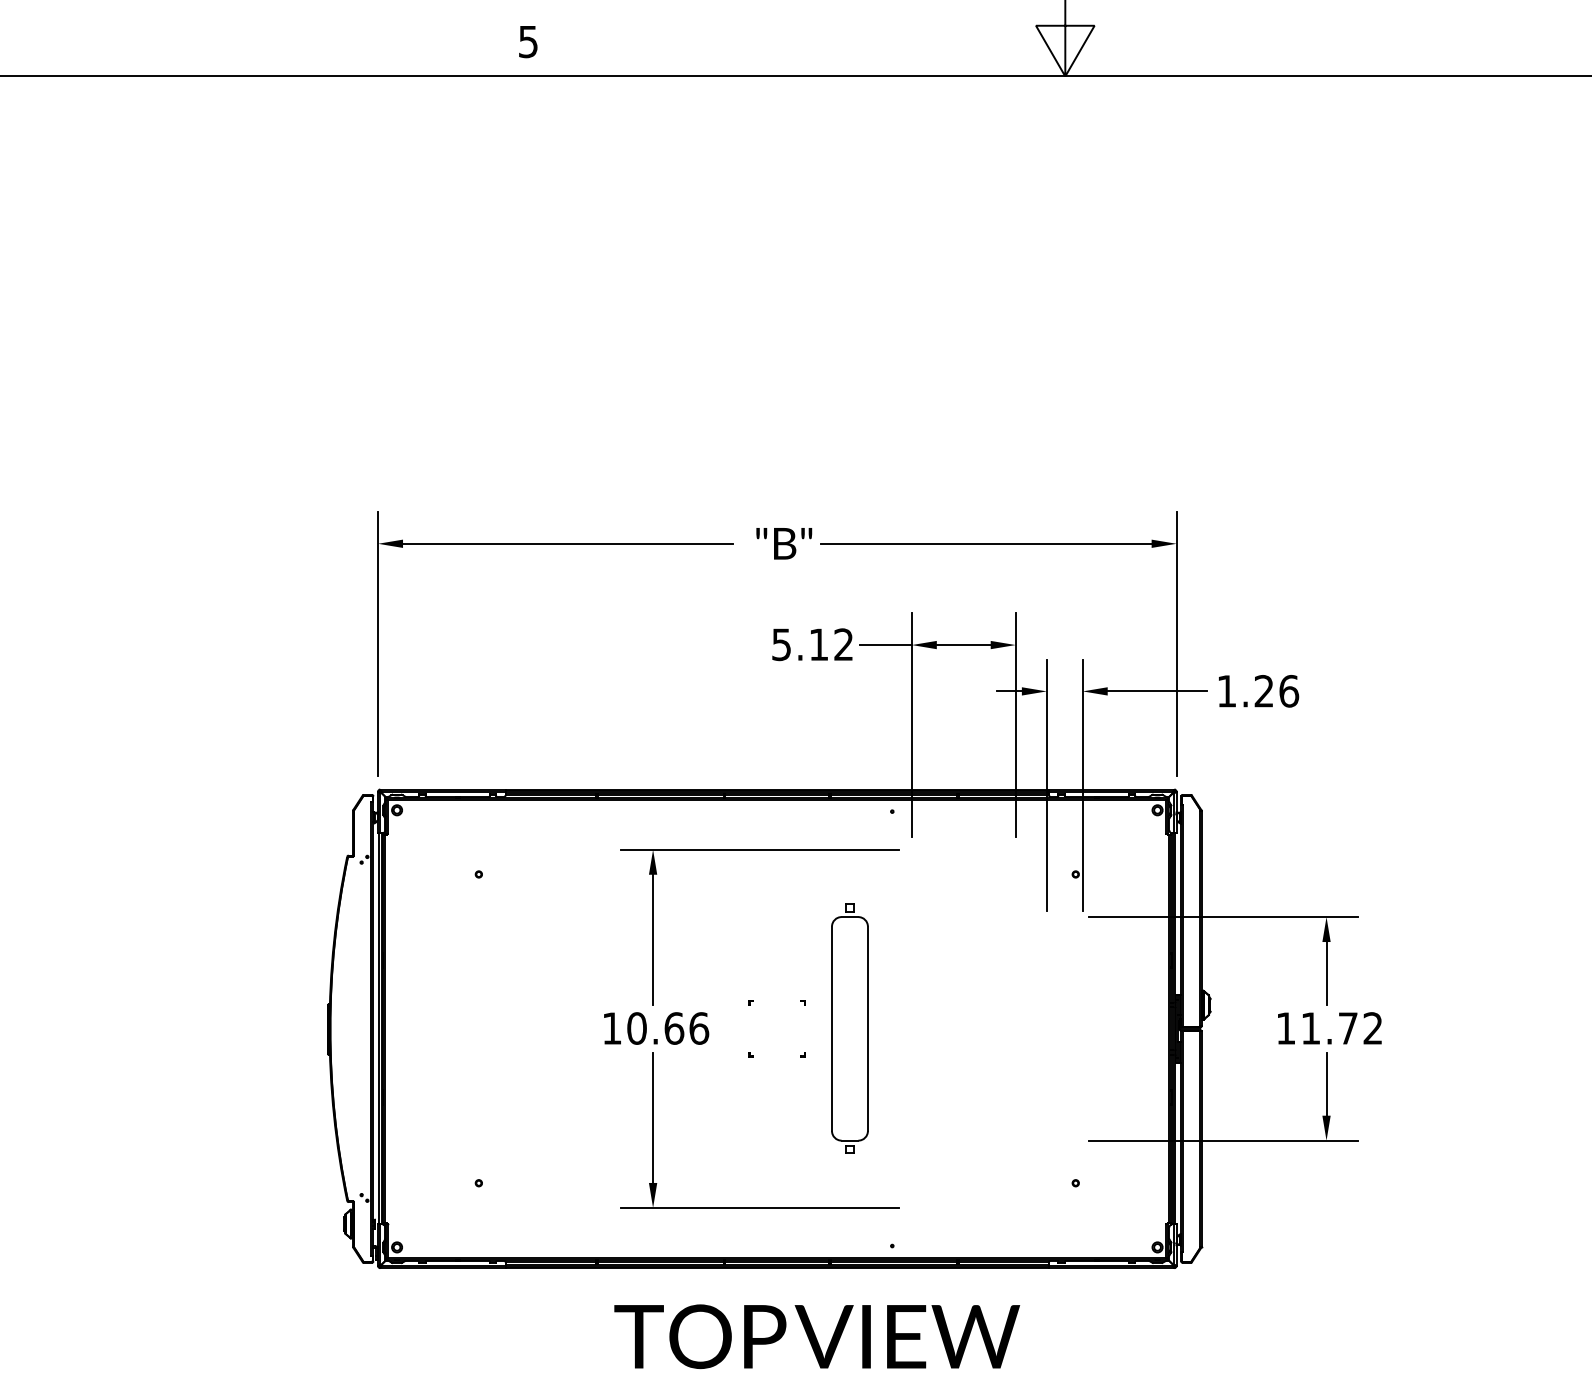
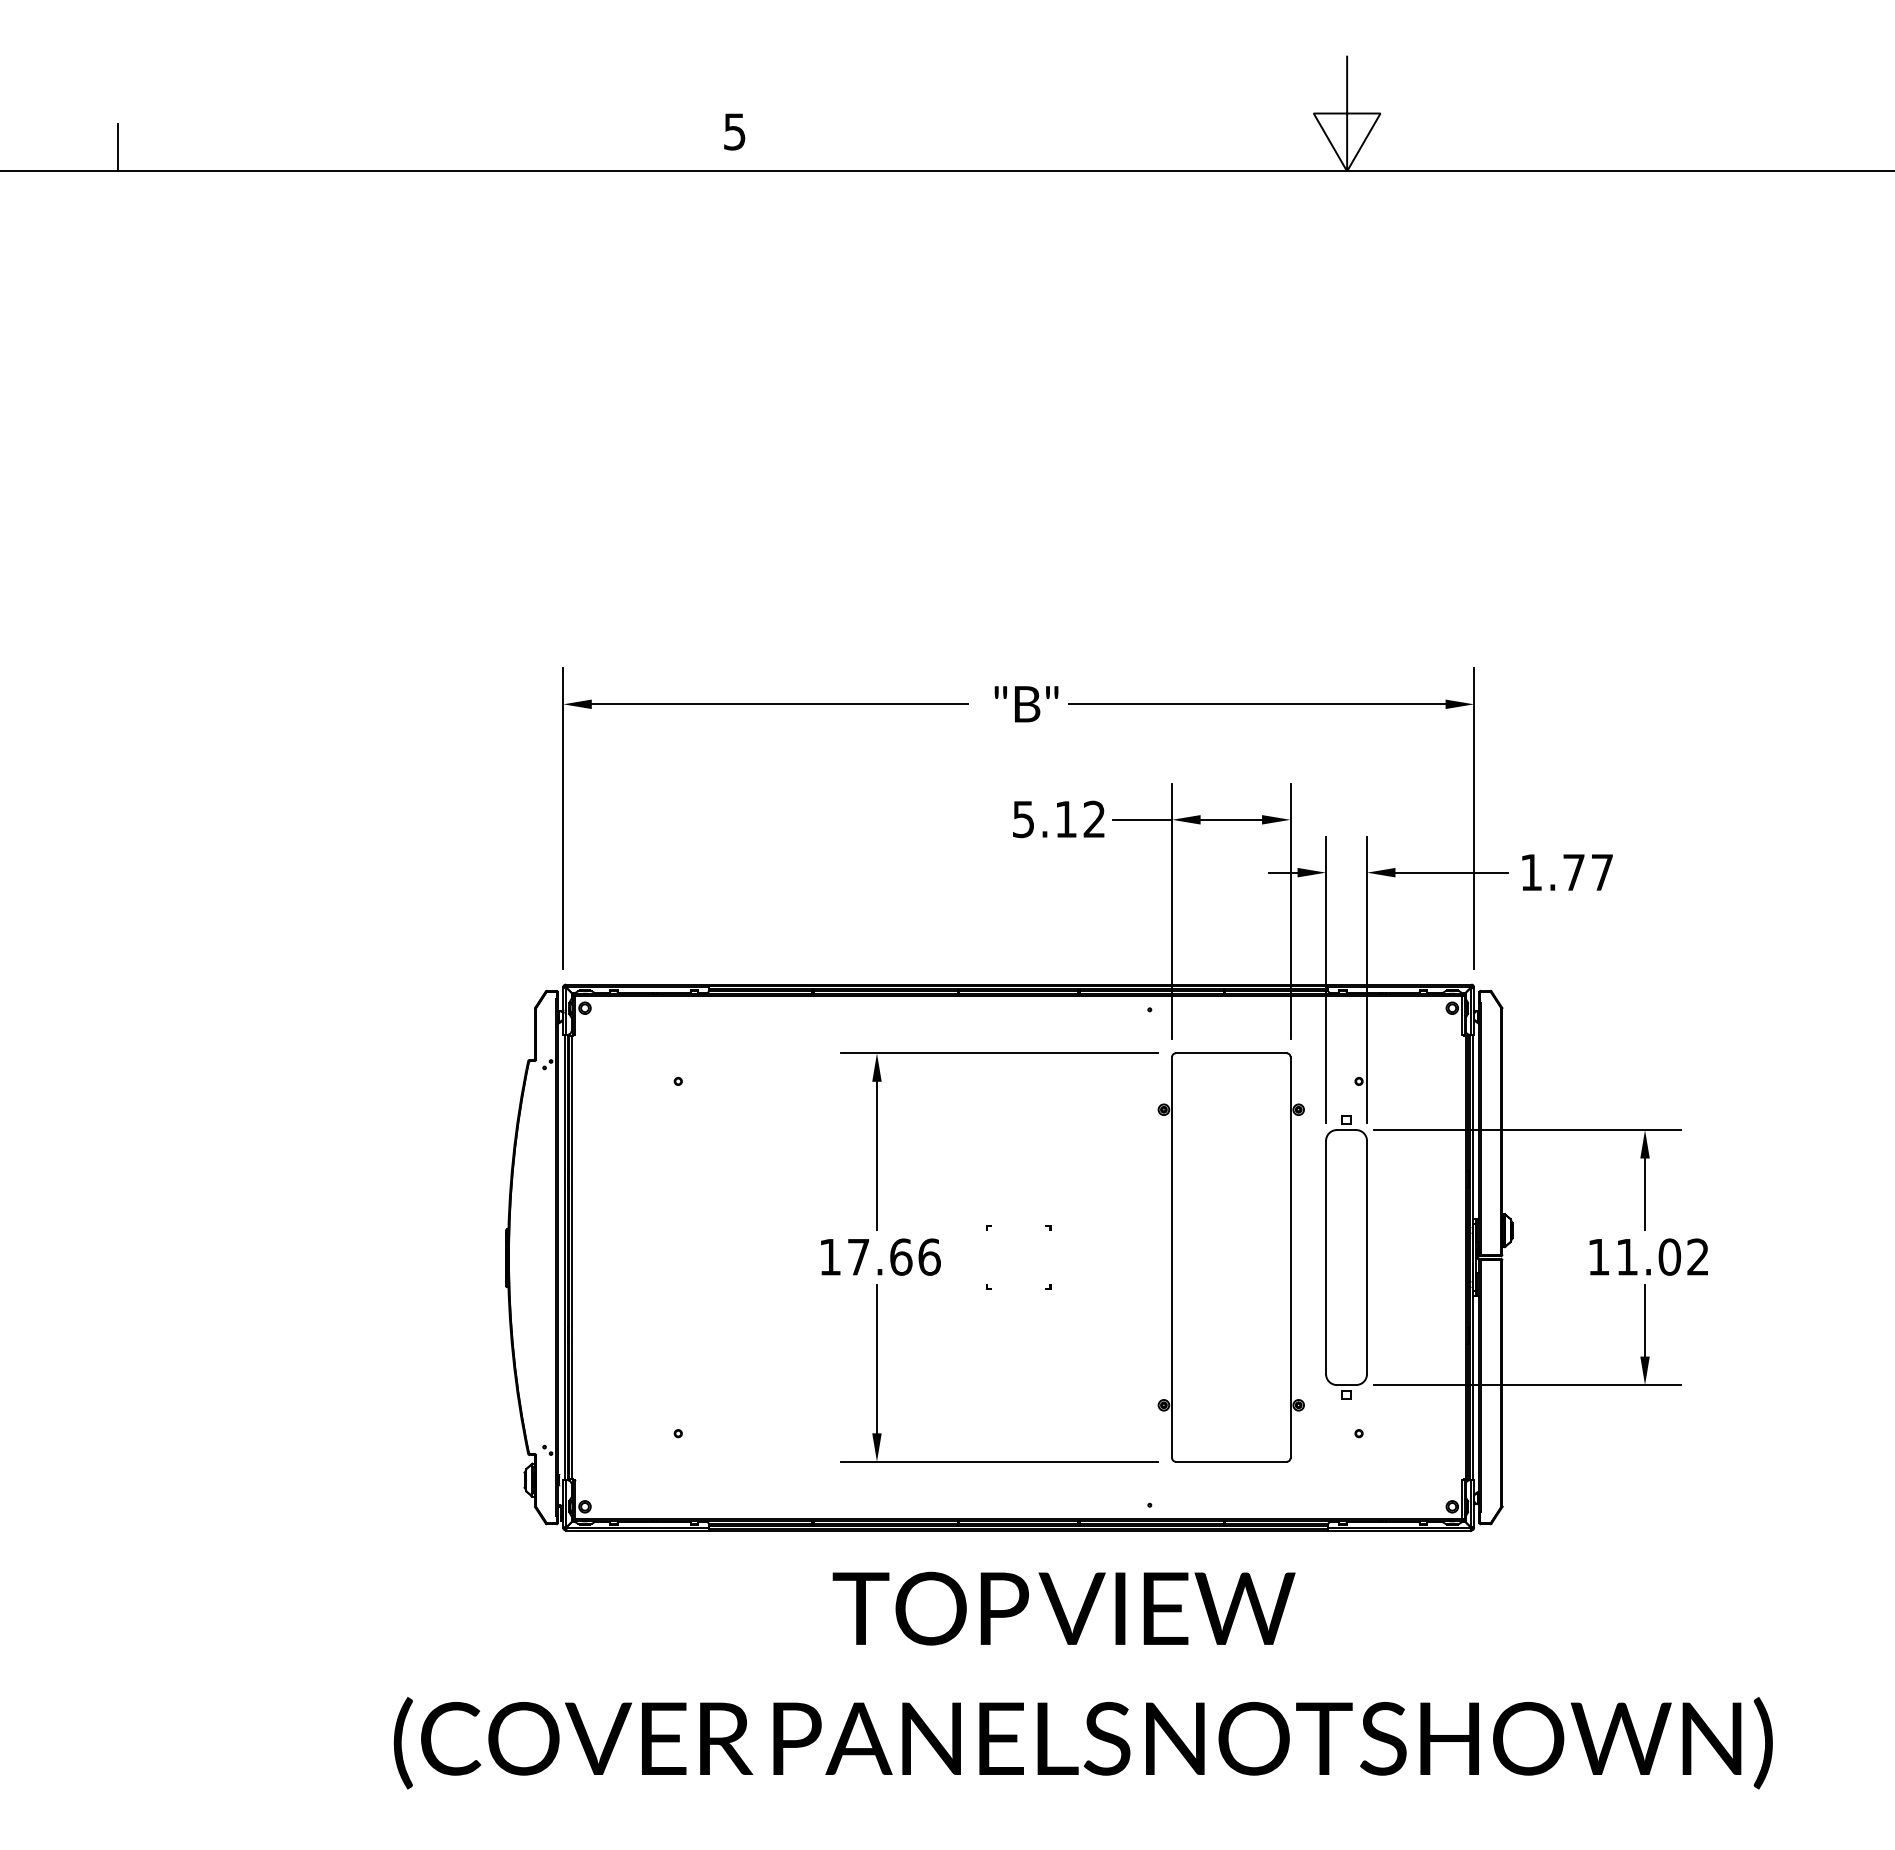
text: (1276, 691) -> (1588, 872), 1.26 -> 1.77
text: (636, 1027) -> (858, 1256), 10.66 -> 17.66
text: (1347, 1027) -> (1669, 1256), 11.72 -> 11.02
part: (849, 1028) -> (1346, 1257), moved
part: (963, 1028) -> (1230, 1257), added

